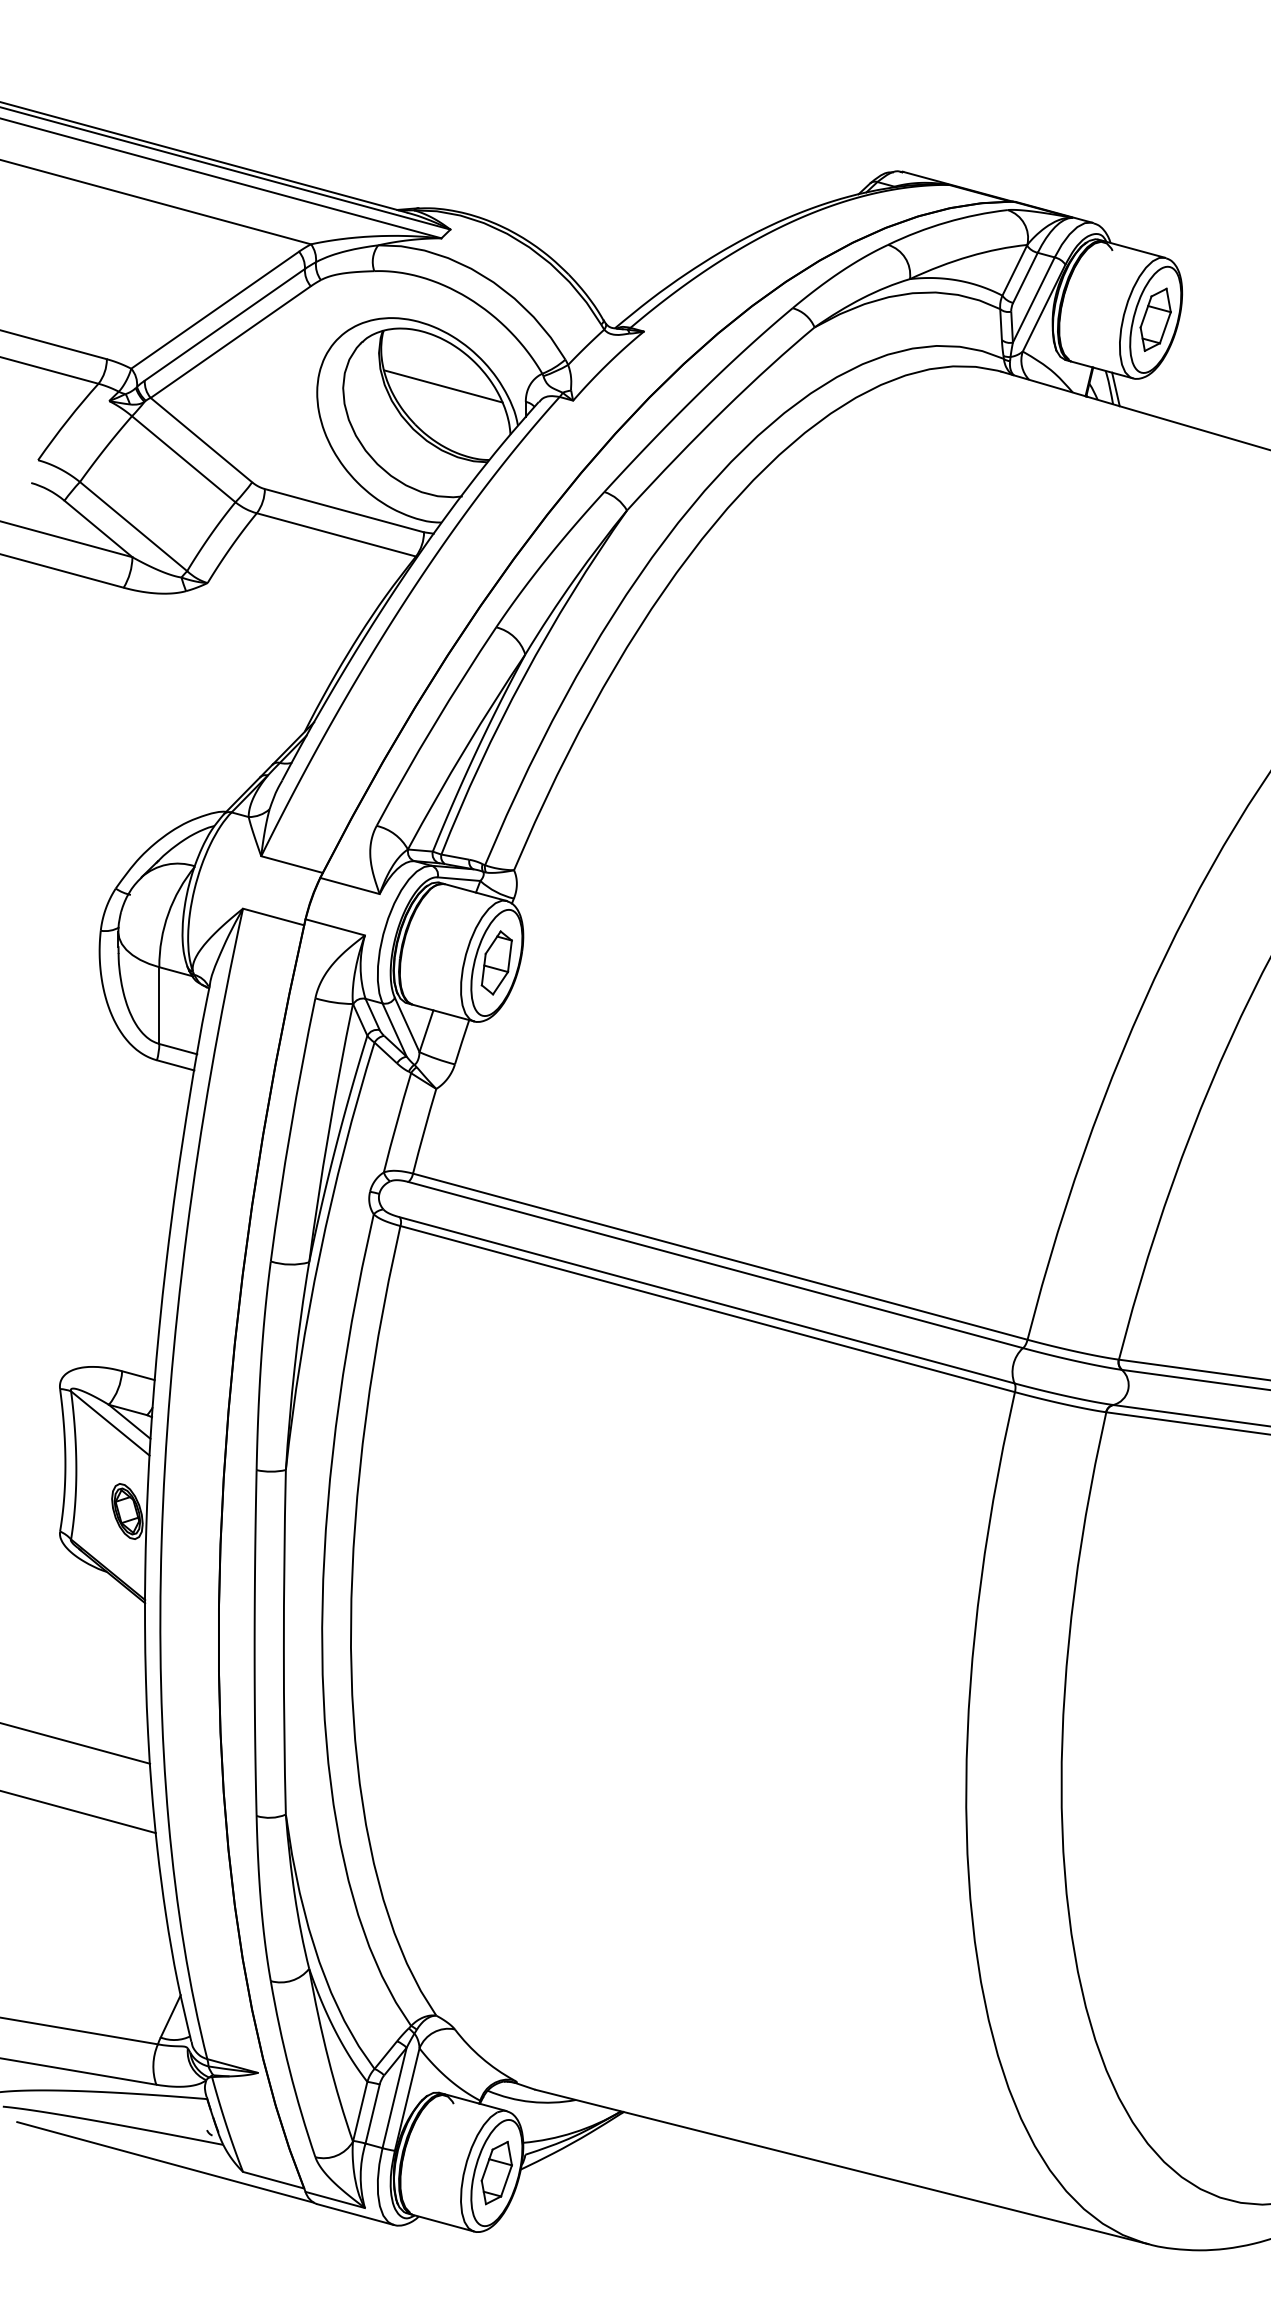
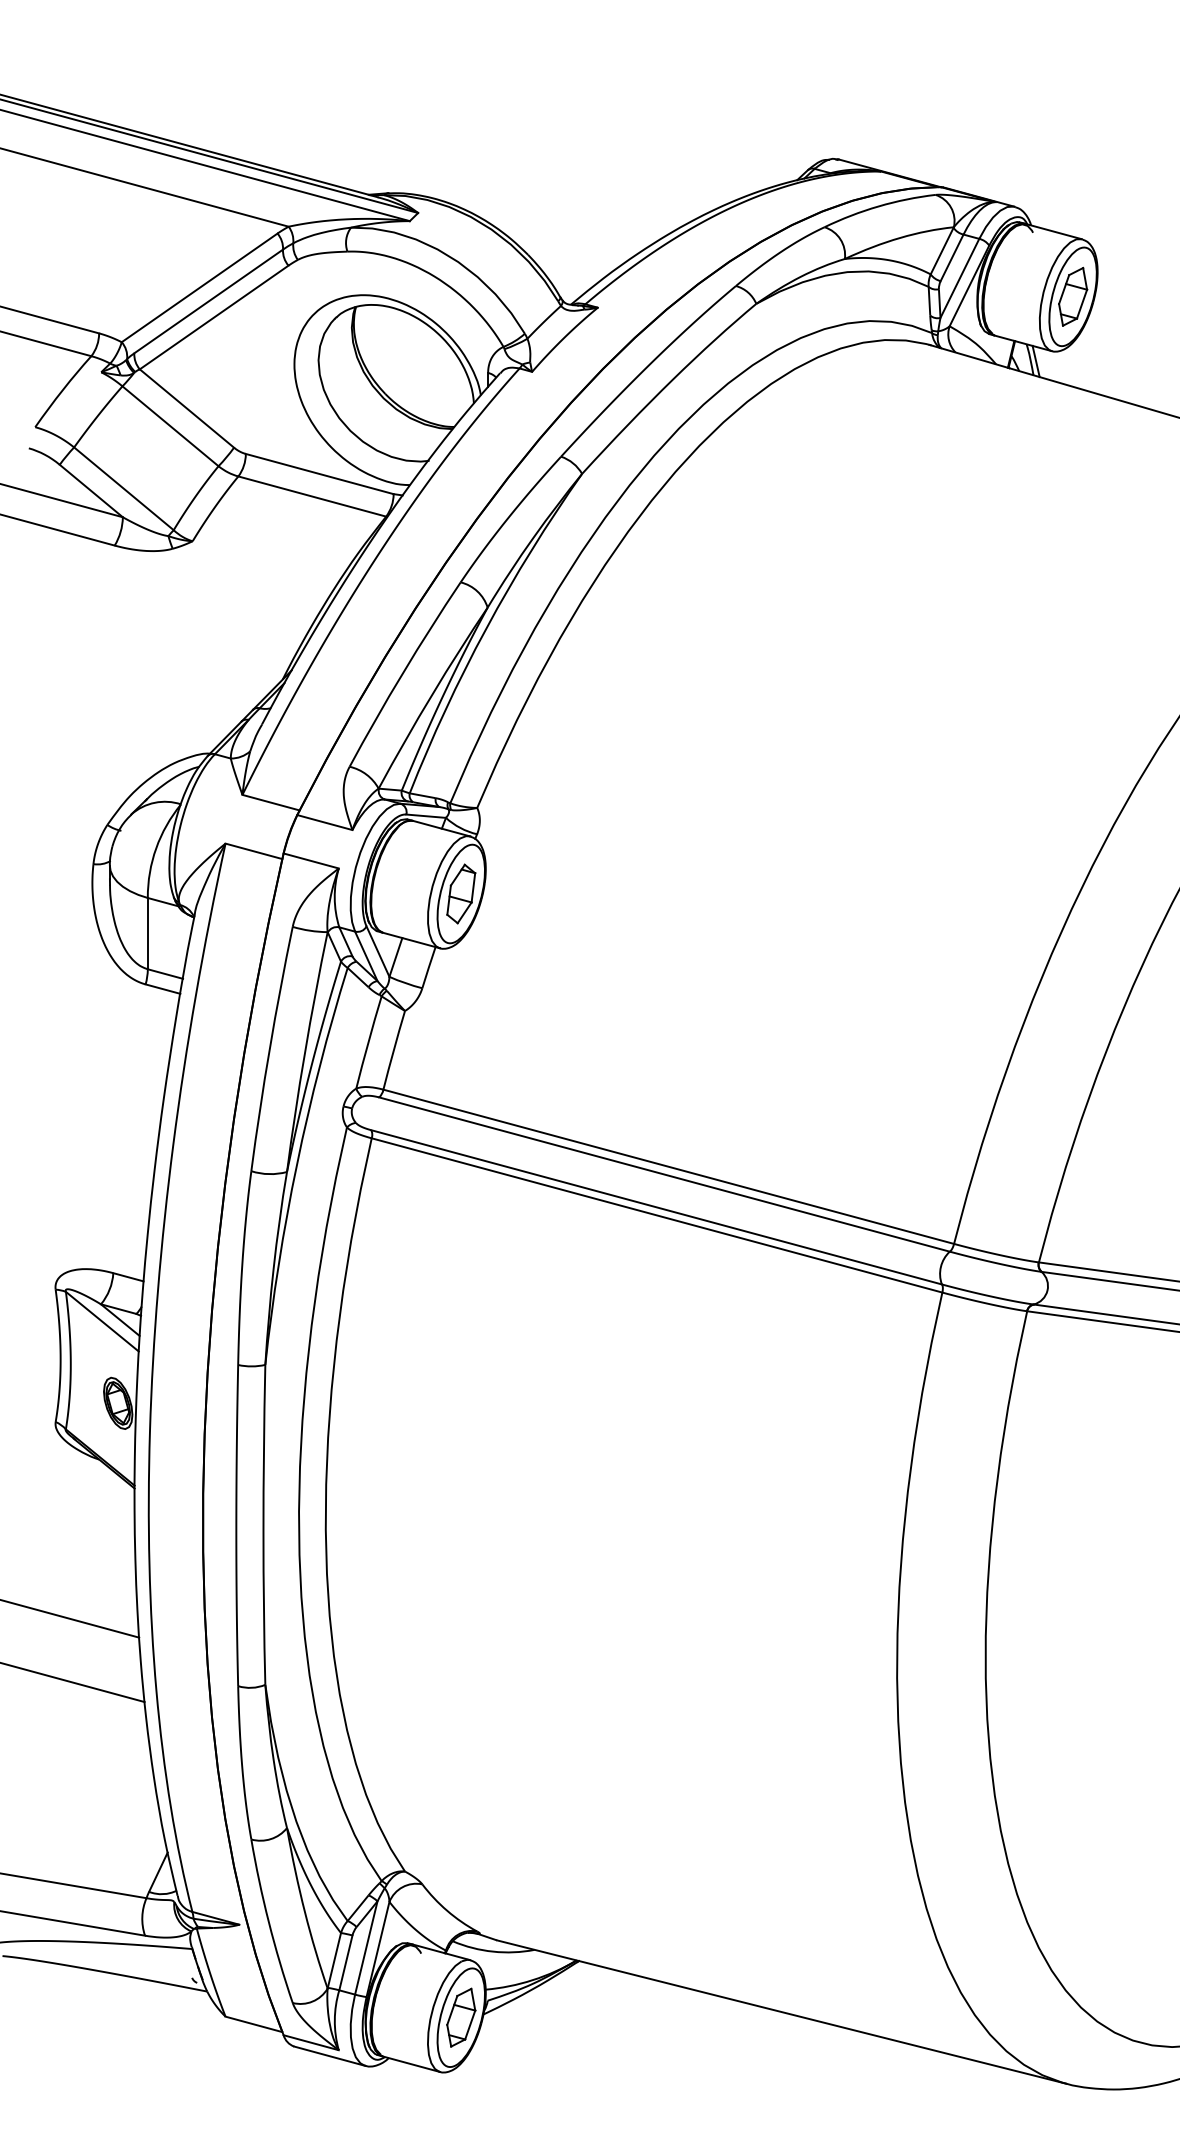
line: (443, 386) -> (411, 358), removed
line: (165, 2162) -> (153, 2007), removed

